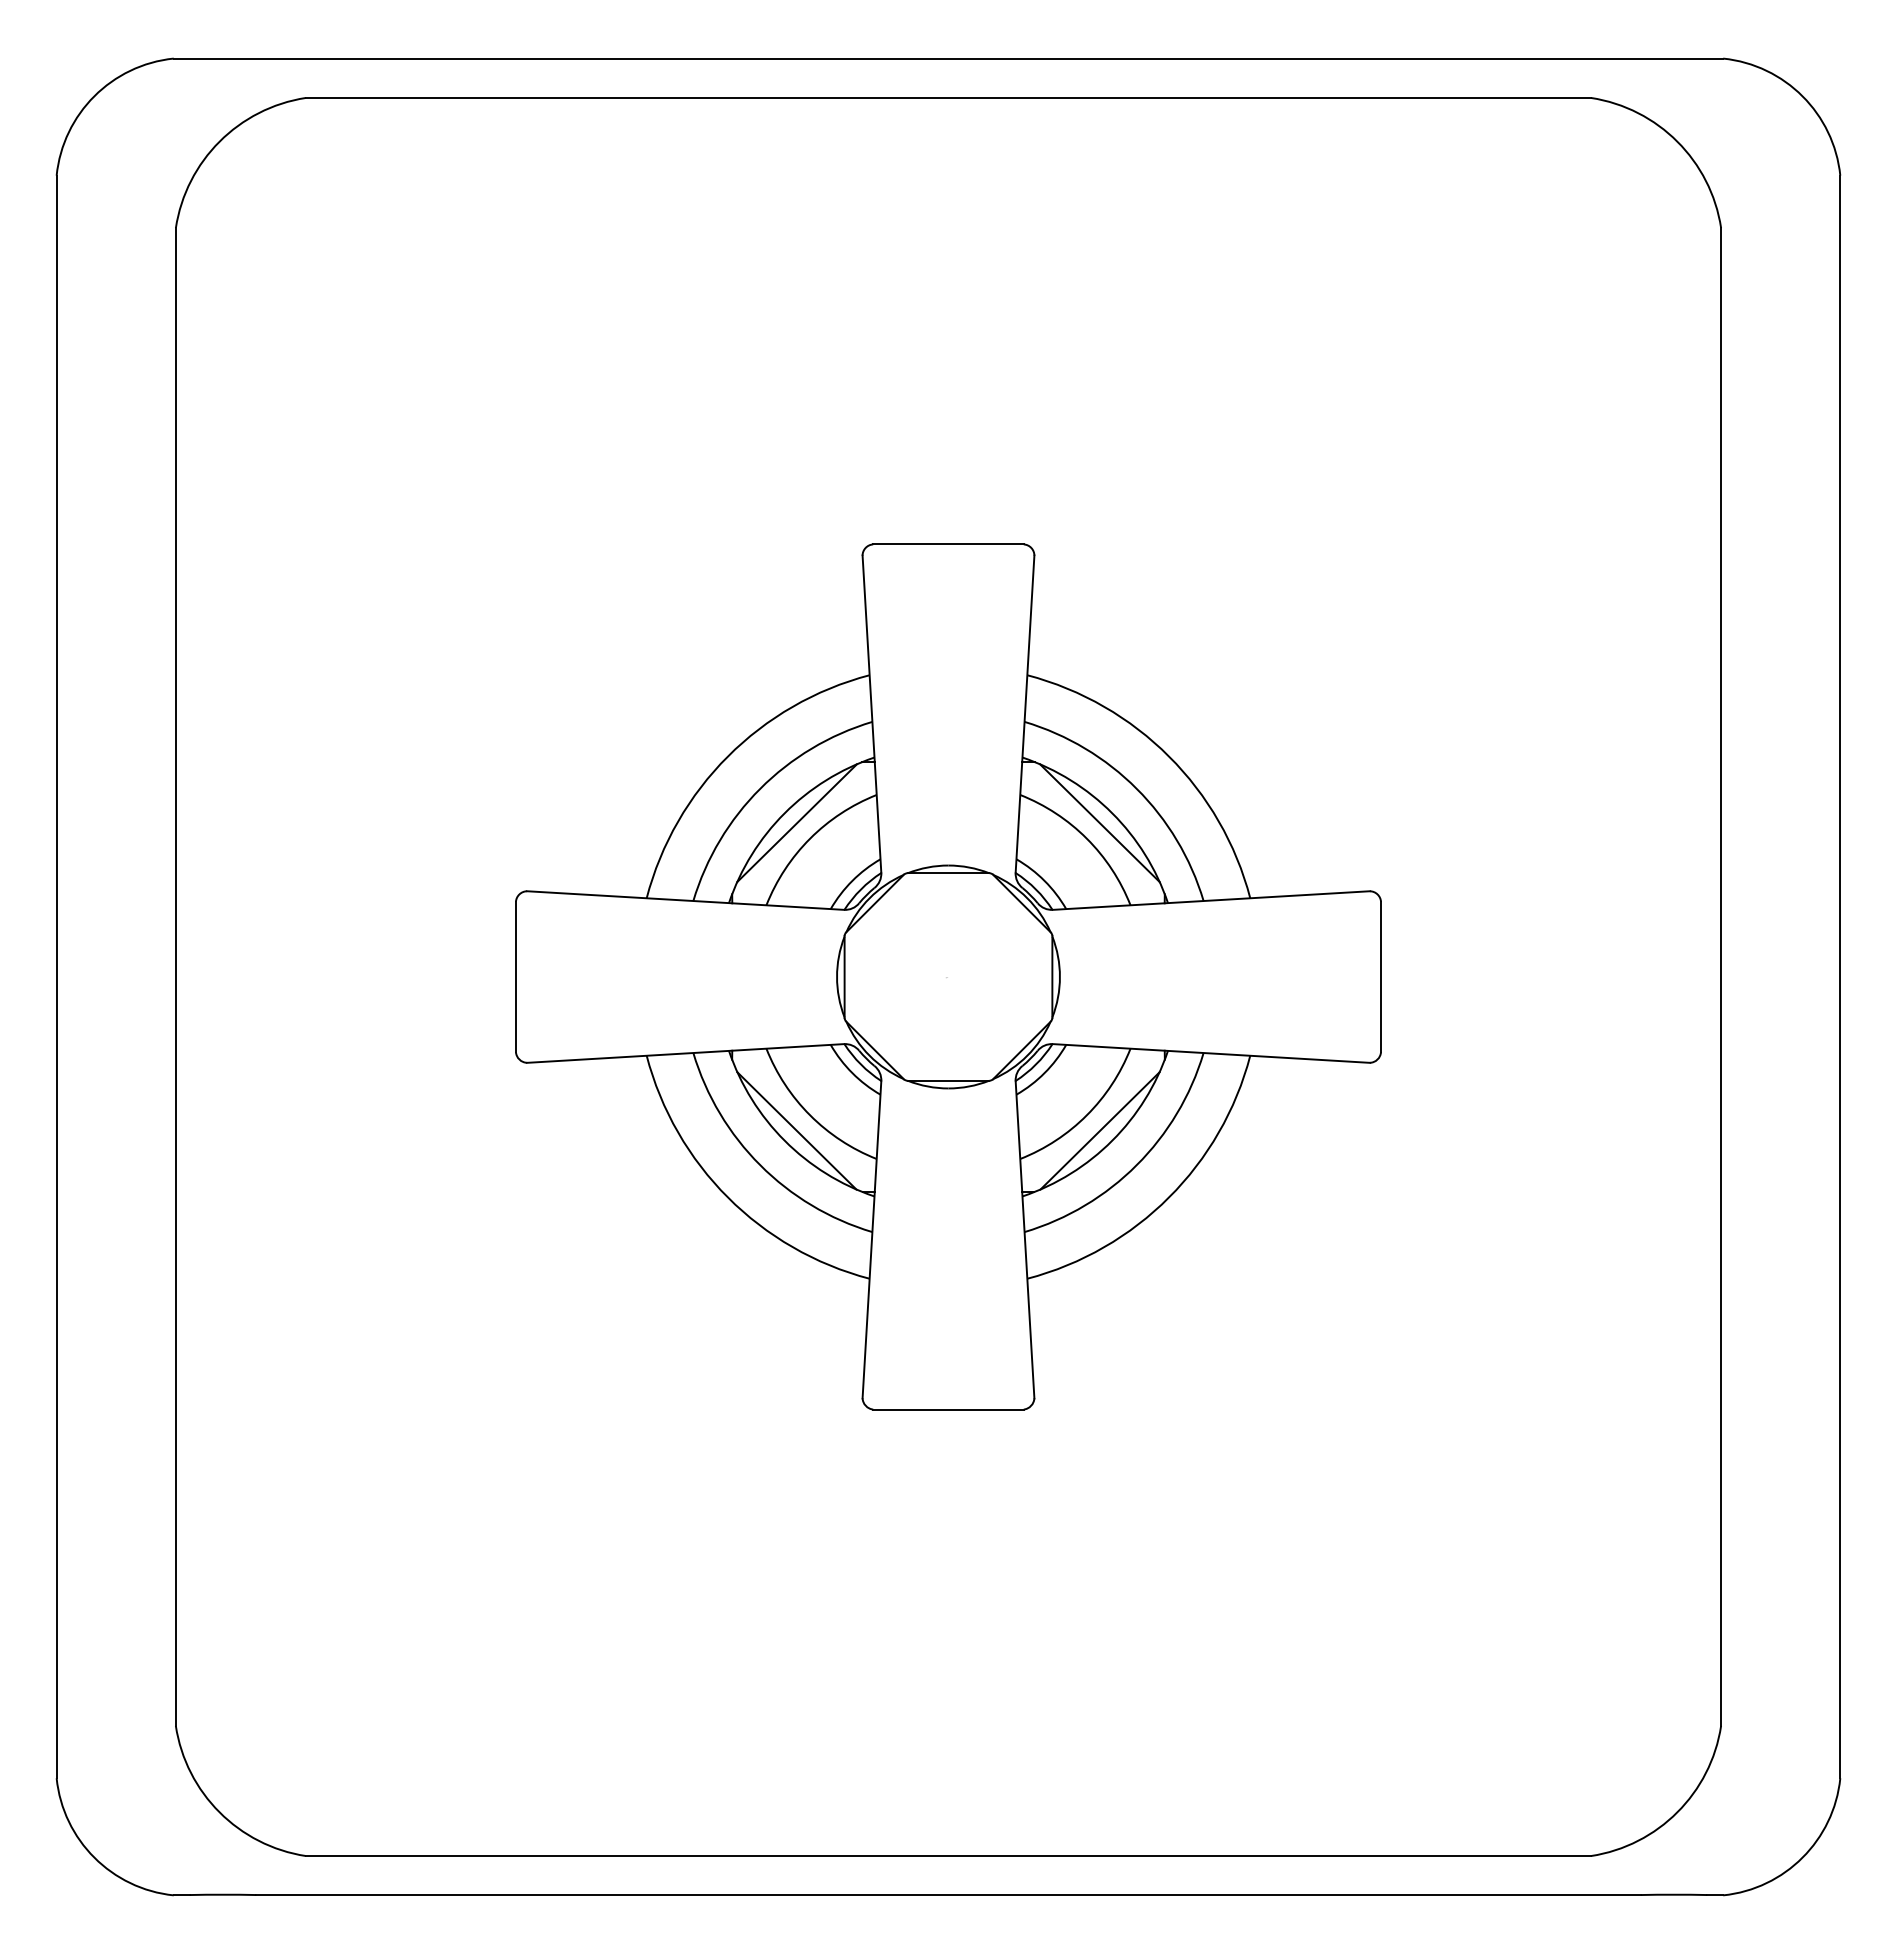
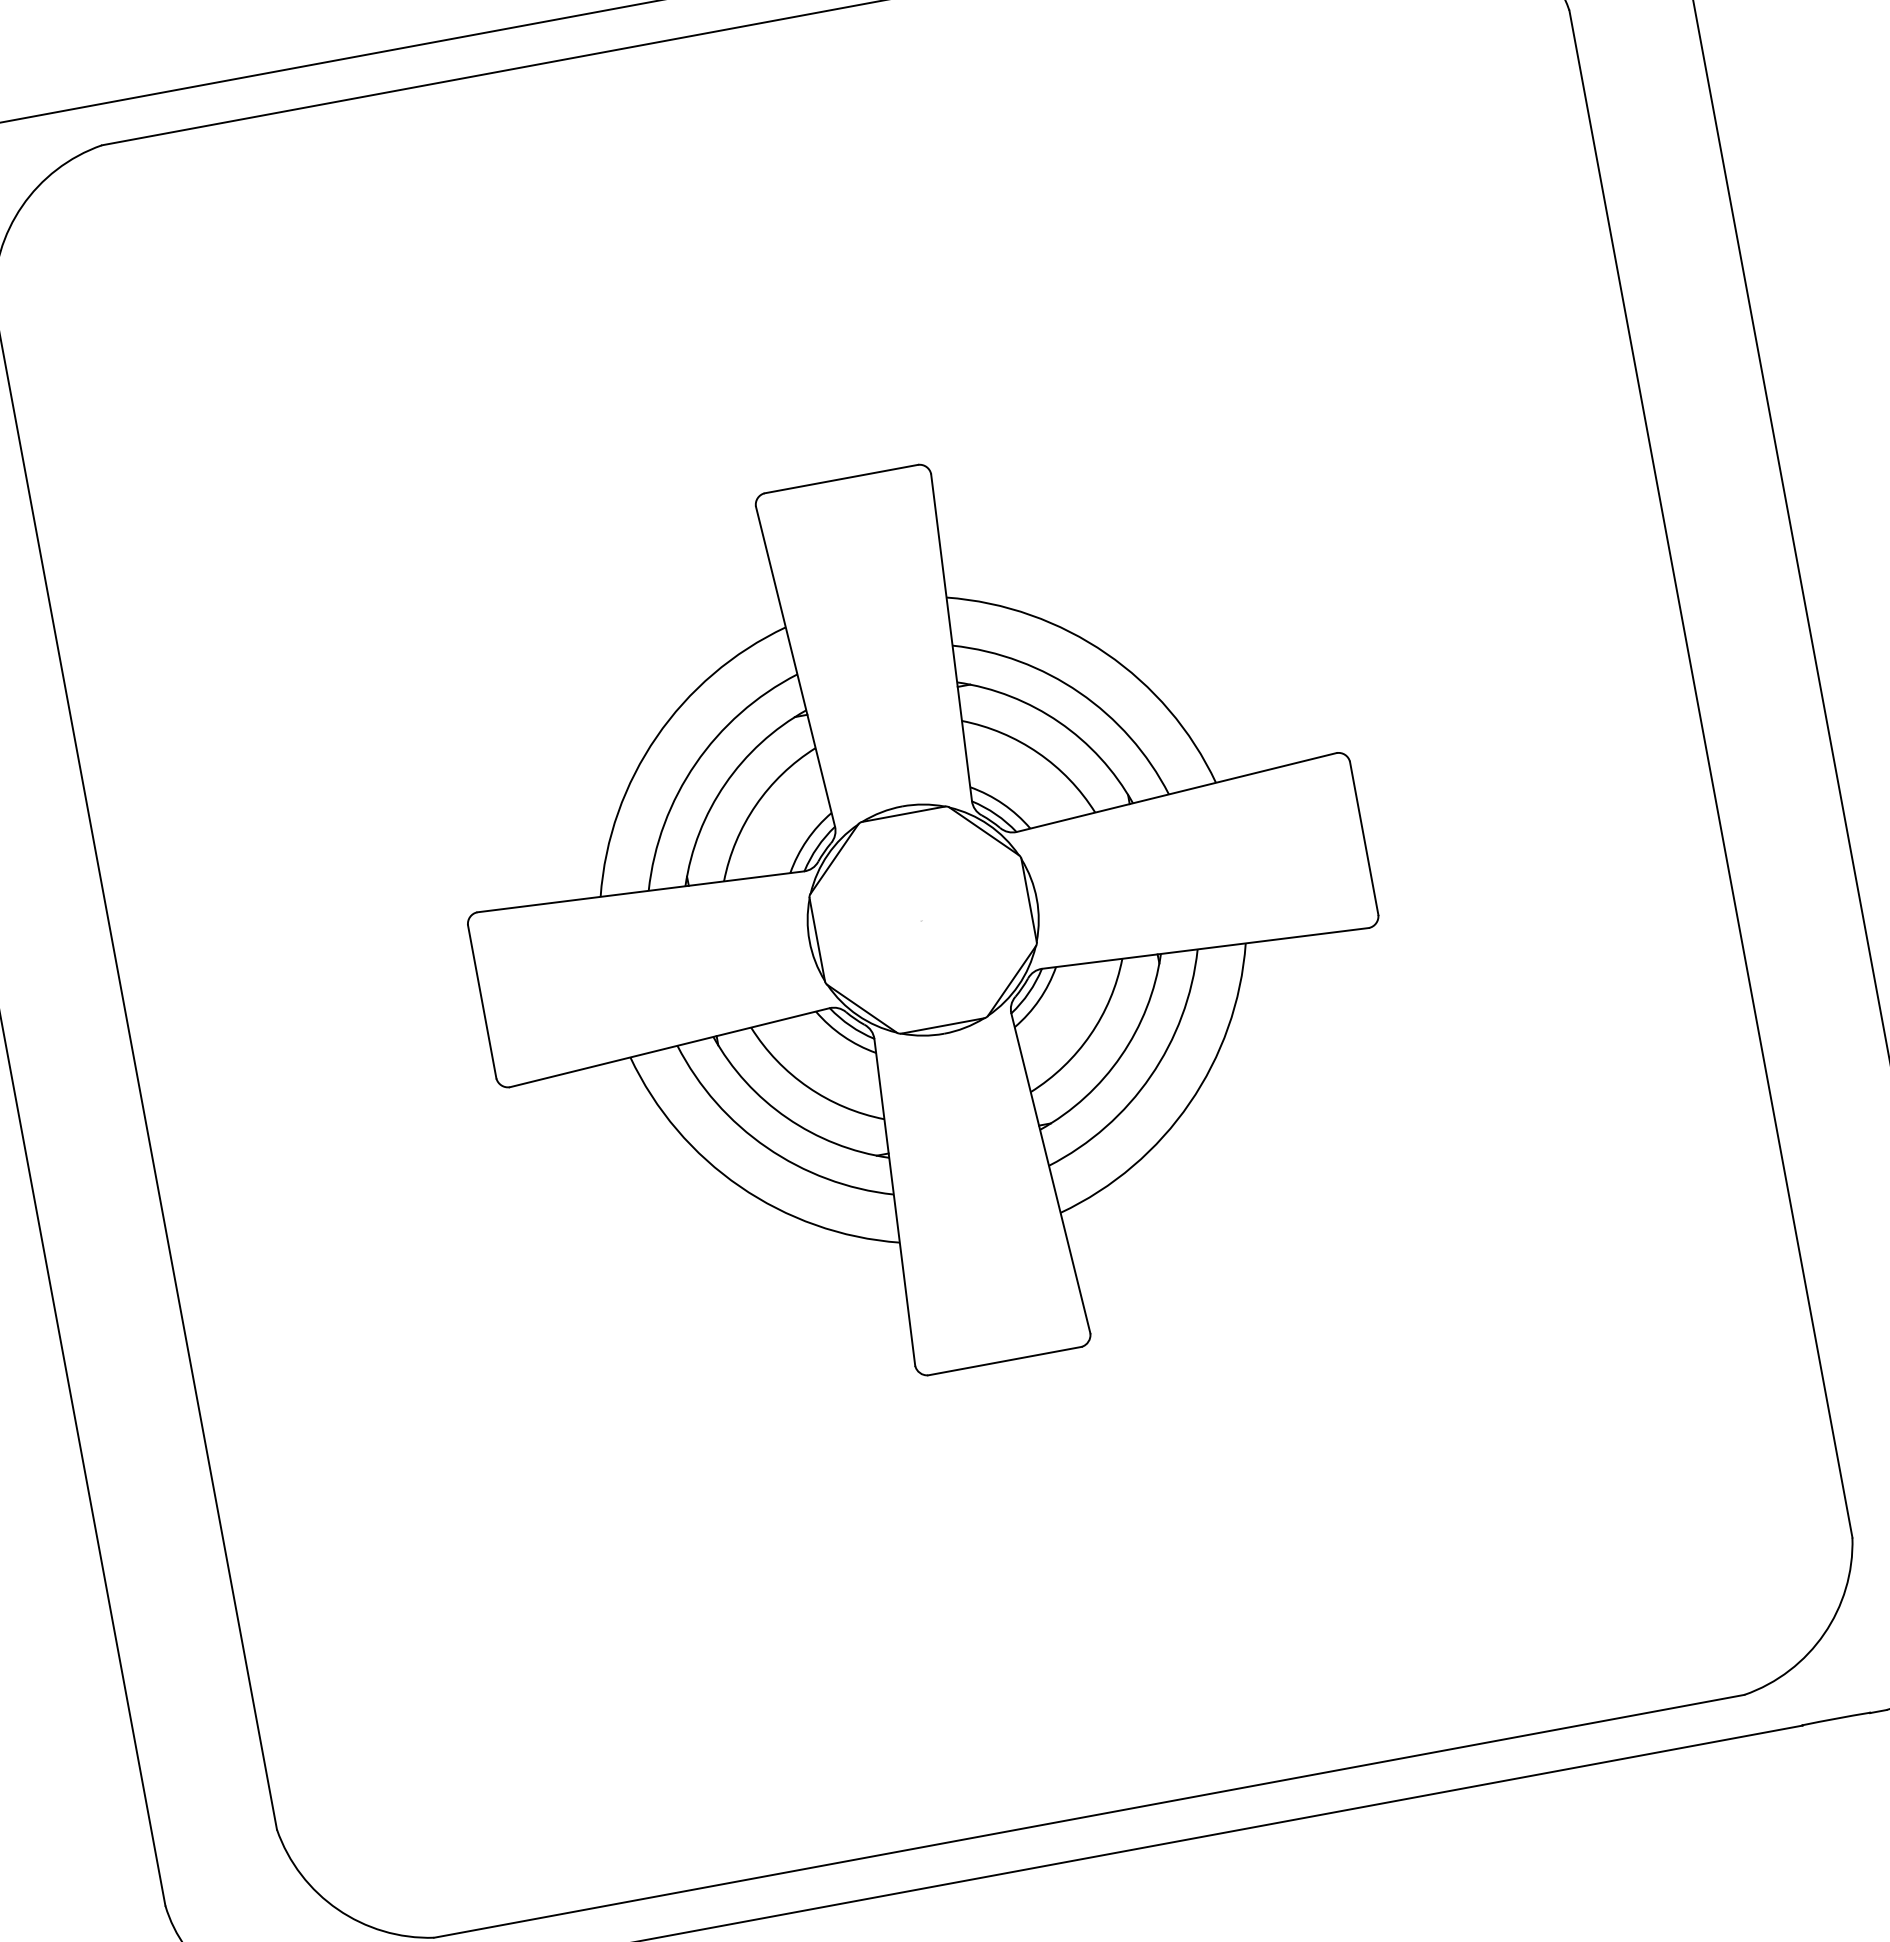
line: (797, 823) -> (740, 792), removed
line: (1099, 823) -> (1048, 735), removed
line: (796, 1130) -> (797, 1105), removed
line: (1099, 1130) -> (1106, 1048), removed

